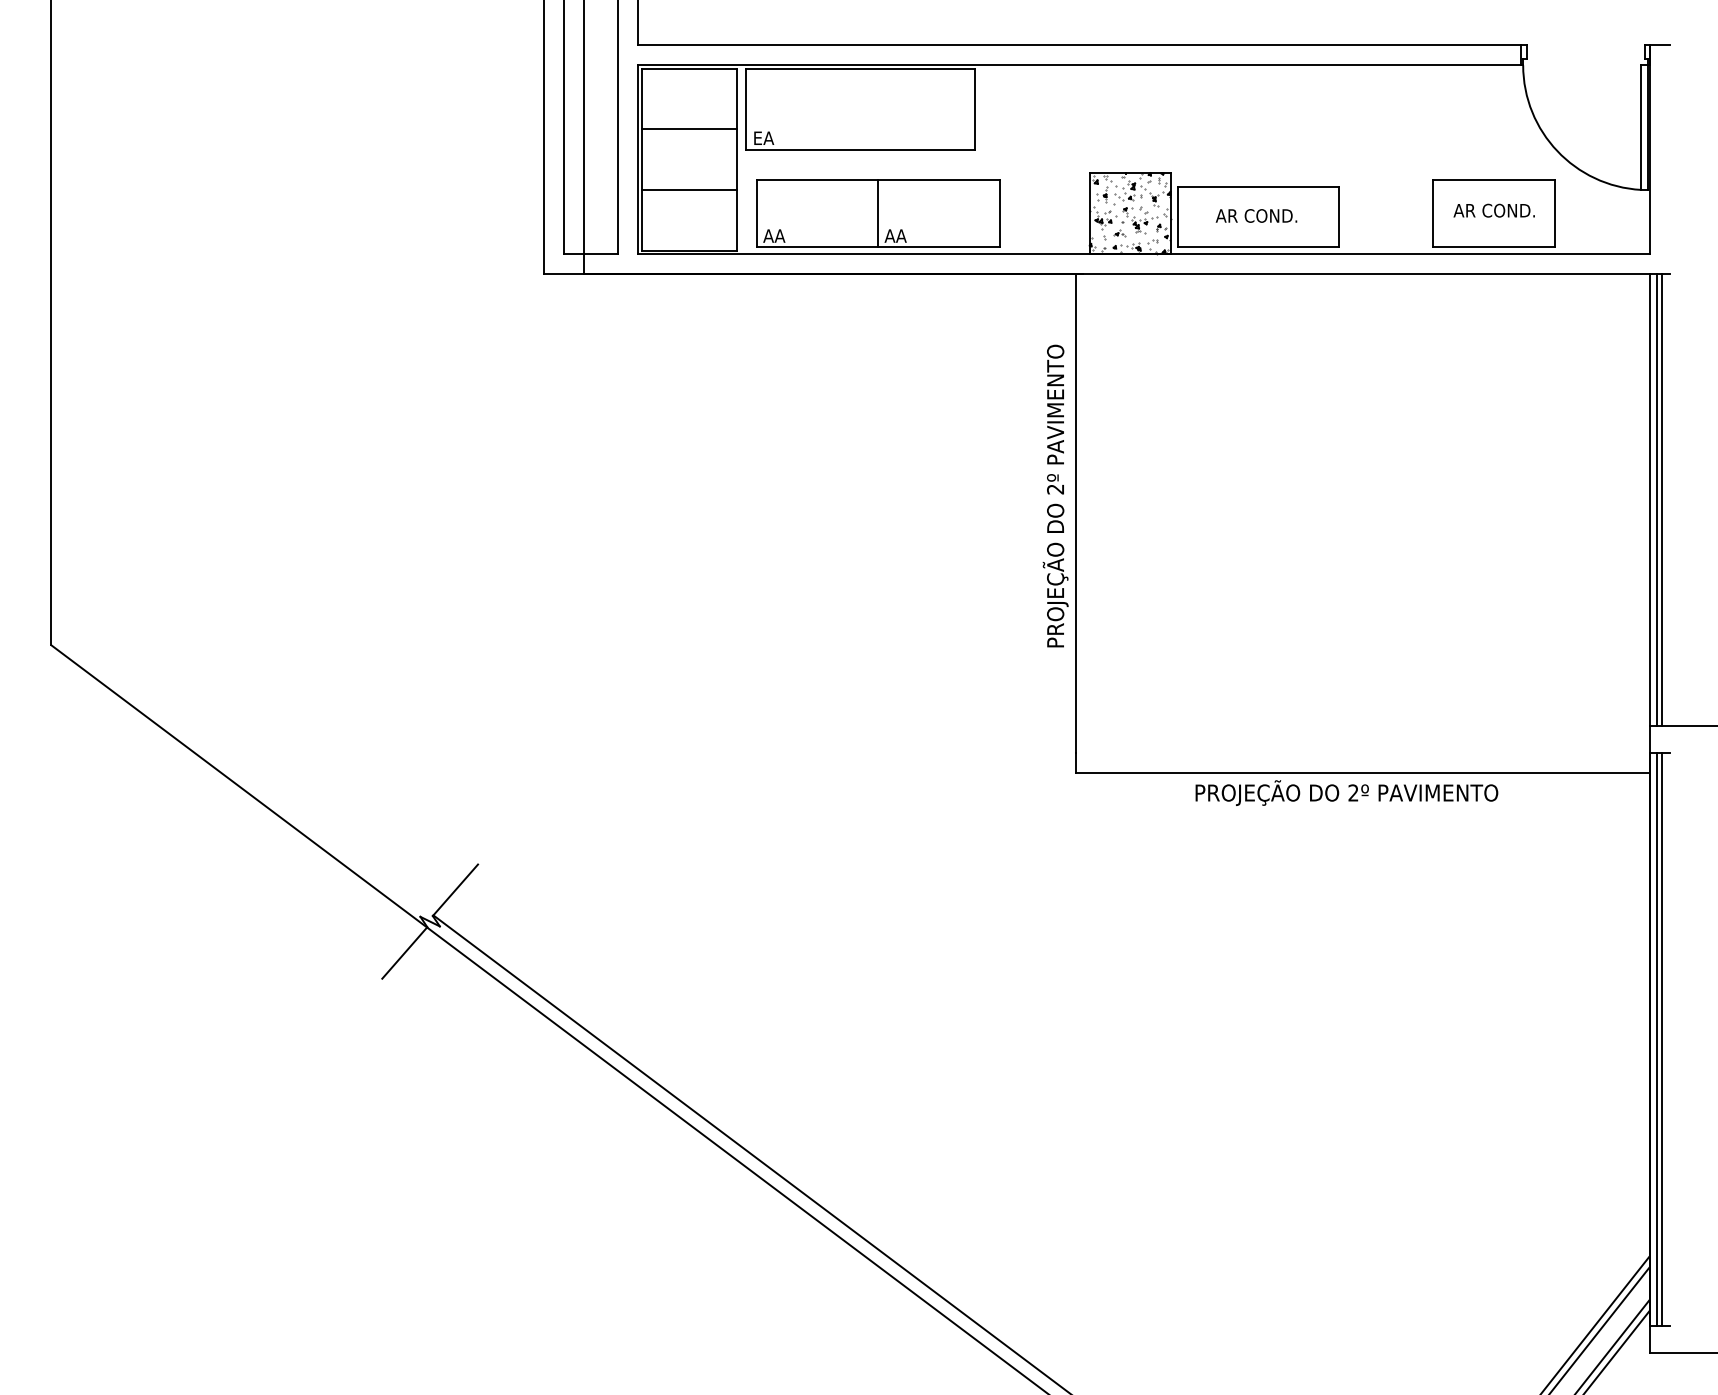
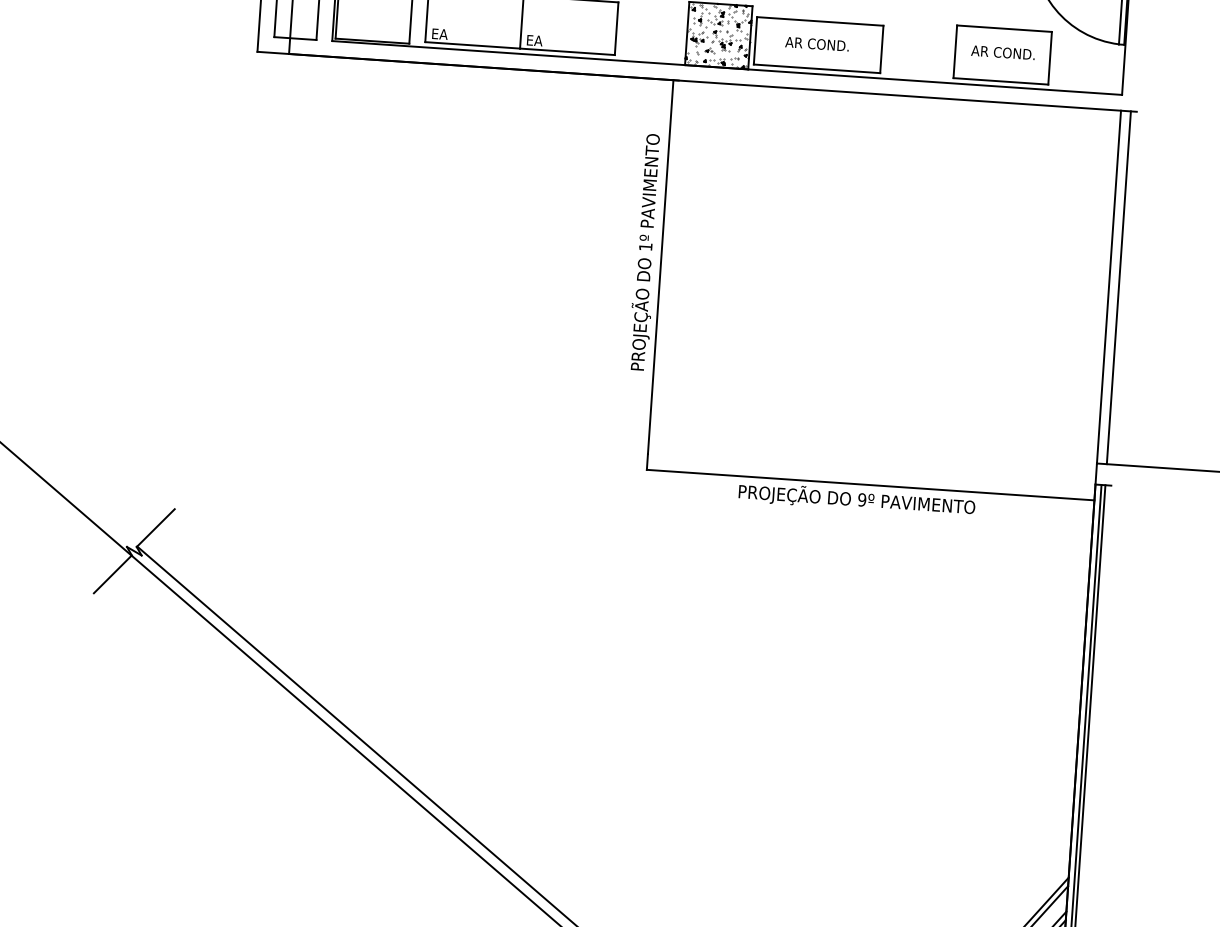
text: (774, 235) -> (439, 33), AA -> EA
text: (895, 235) -> (534, 40), AA -> EA
text: (1055, 489) -> (645, 247), 2º -> 1º
line: (1657, 500) -> (1115, 287), removed
text: (1353, 792) -> (862, 499), 2º -> 9º

